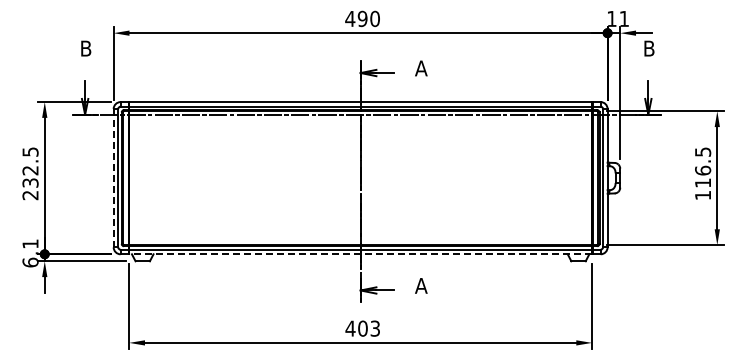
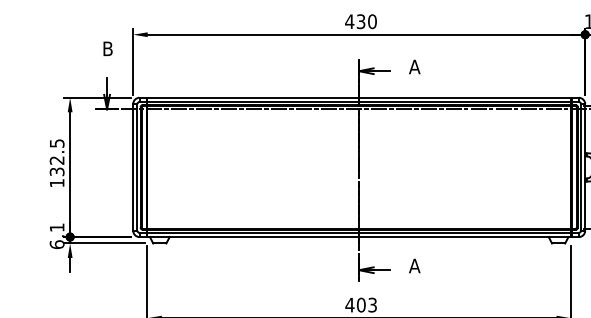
text: (362, 18) -> (360, 21), 490 -> 430
line: (113, 178) -> (133, 167), dashed -> solid
text: (30, 195) -> (57, 183), 232.5 -> 132.5
line: (360, 254) -> (359, 237), dashed -> solid

